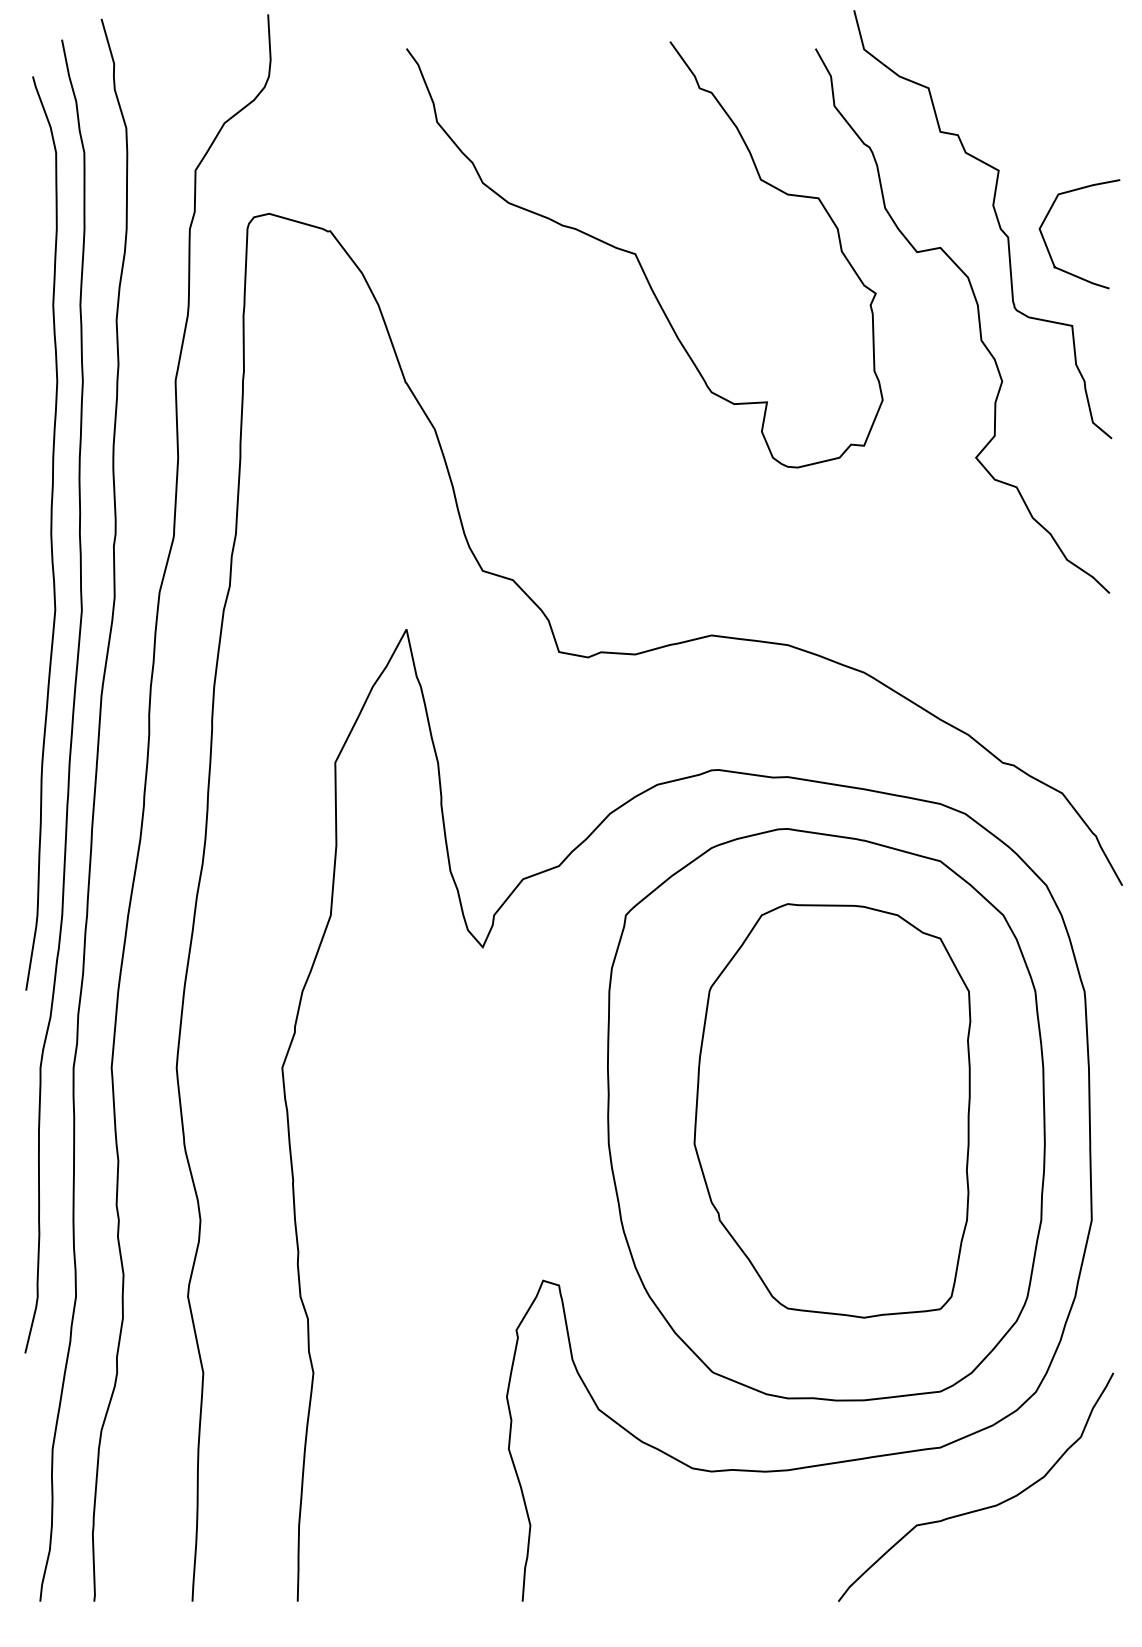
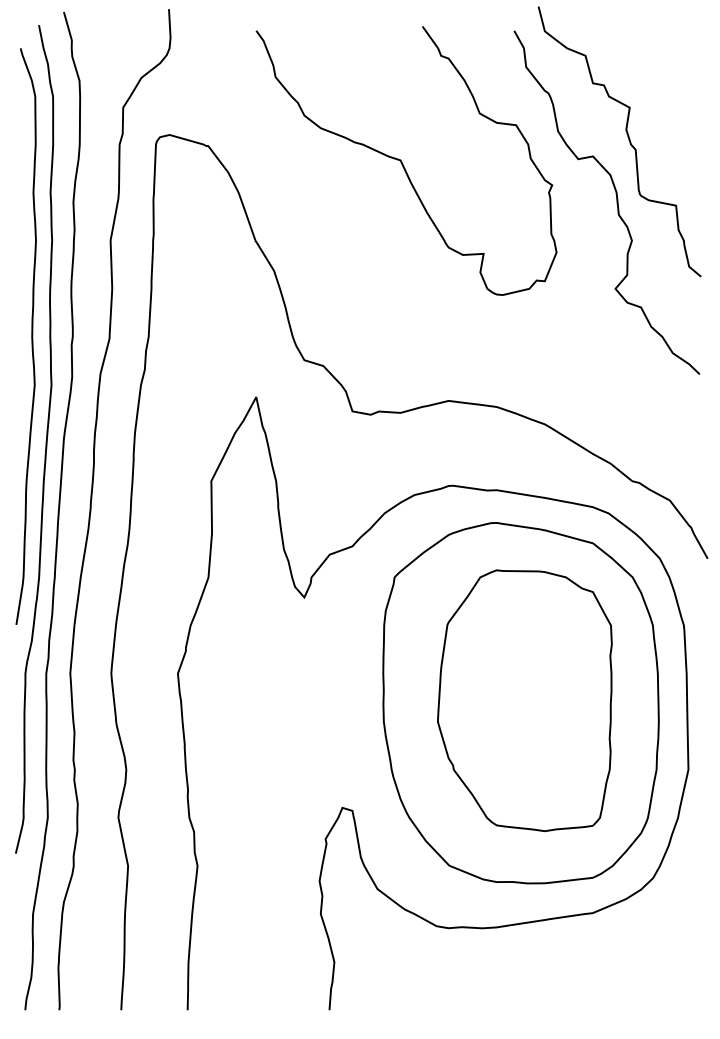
curve: (1047, 243) -> (660, 153), removed
curve: (984, 1506) -> (620, 950), removed

